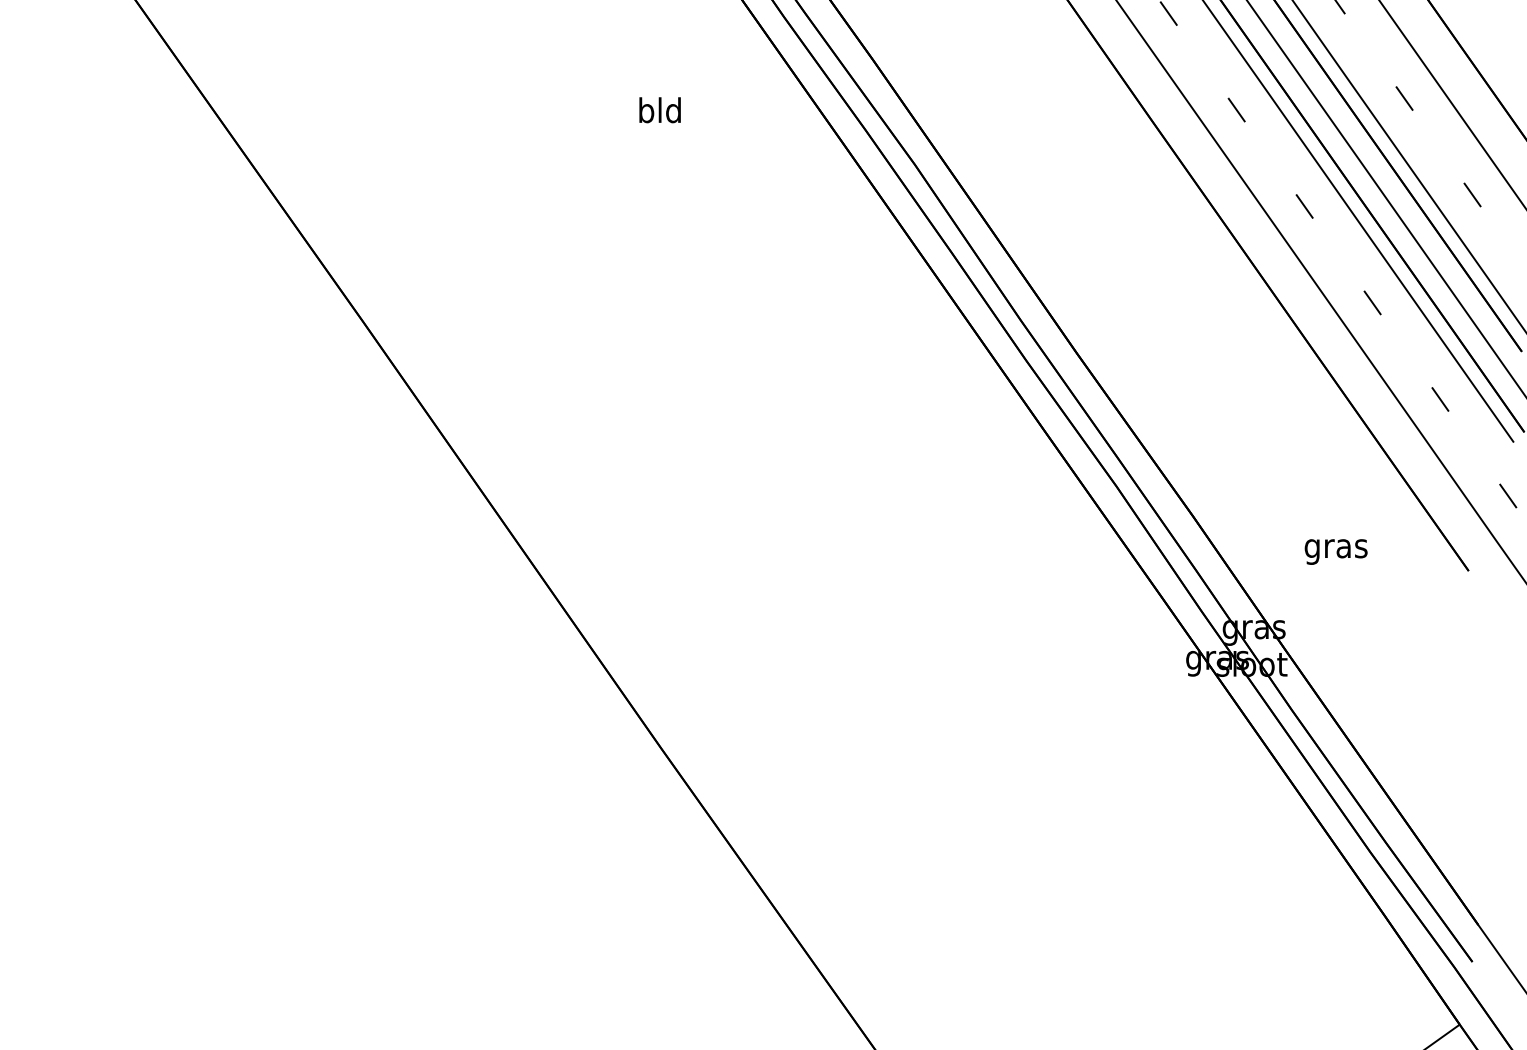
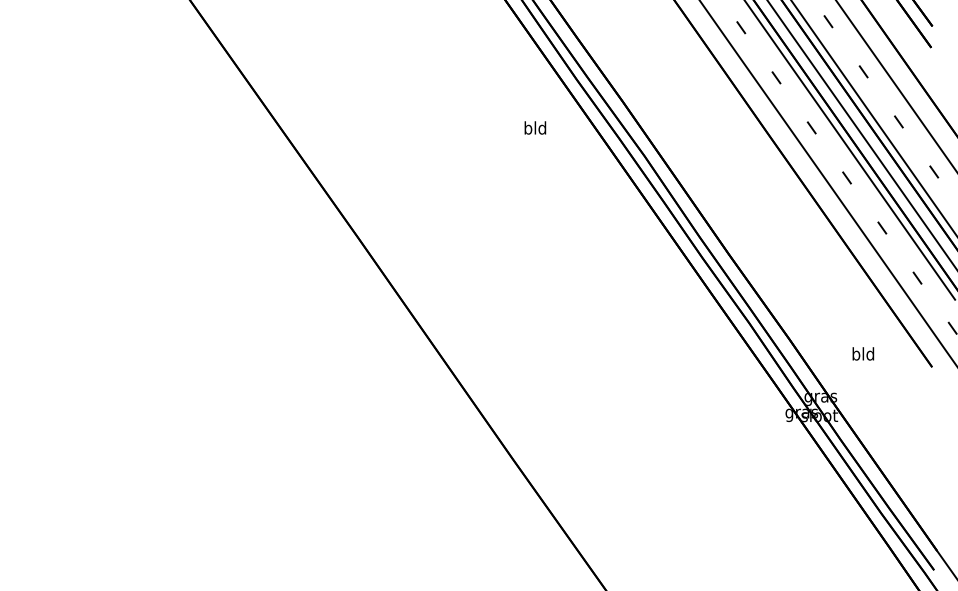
text: (660, 109) -> (535, 127), moved
text: (1336, 548) -> (863, 355), gras -> bld

